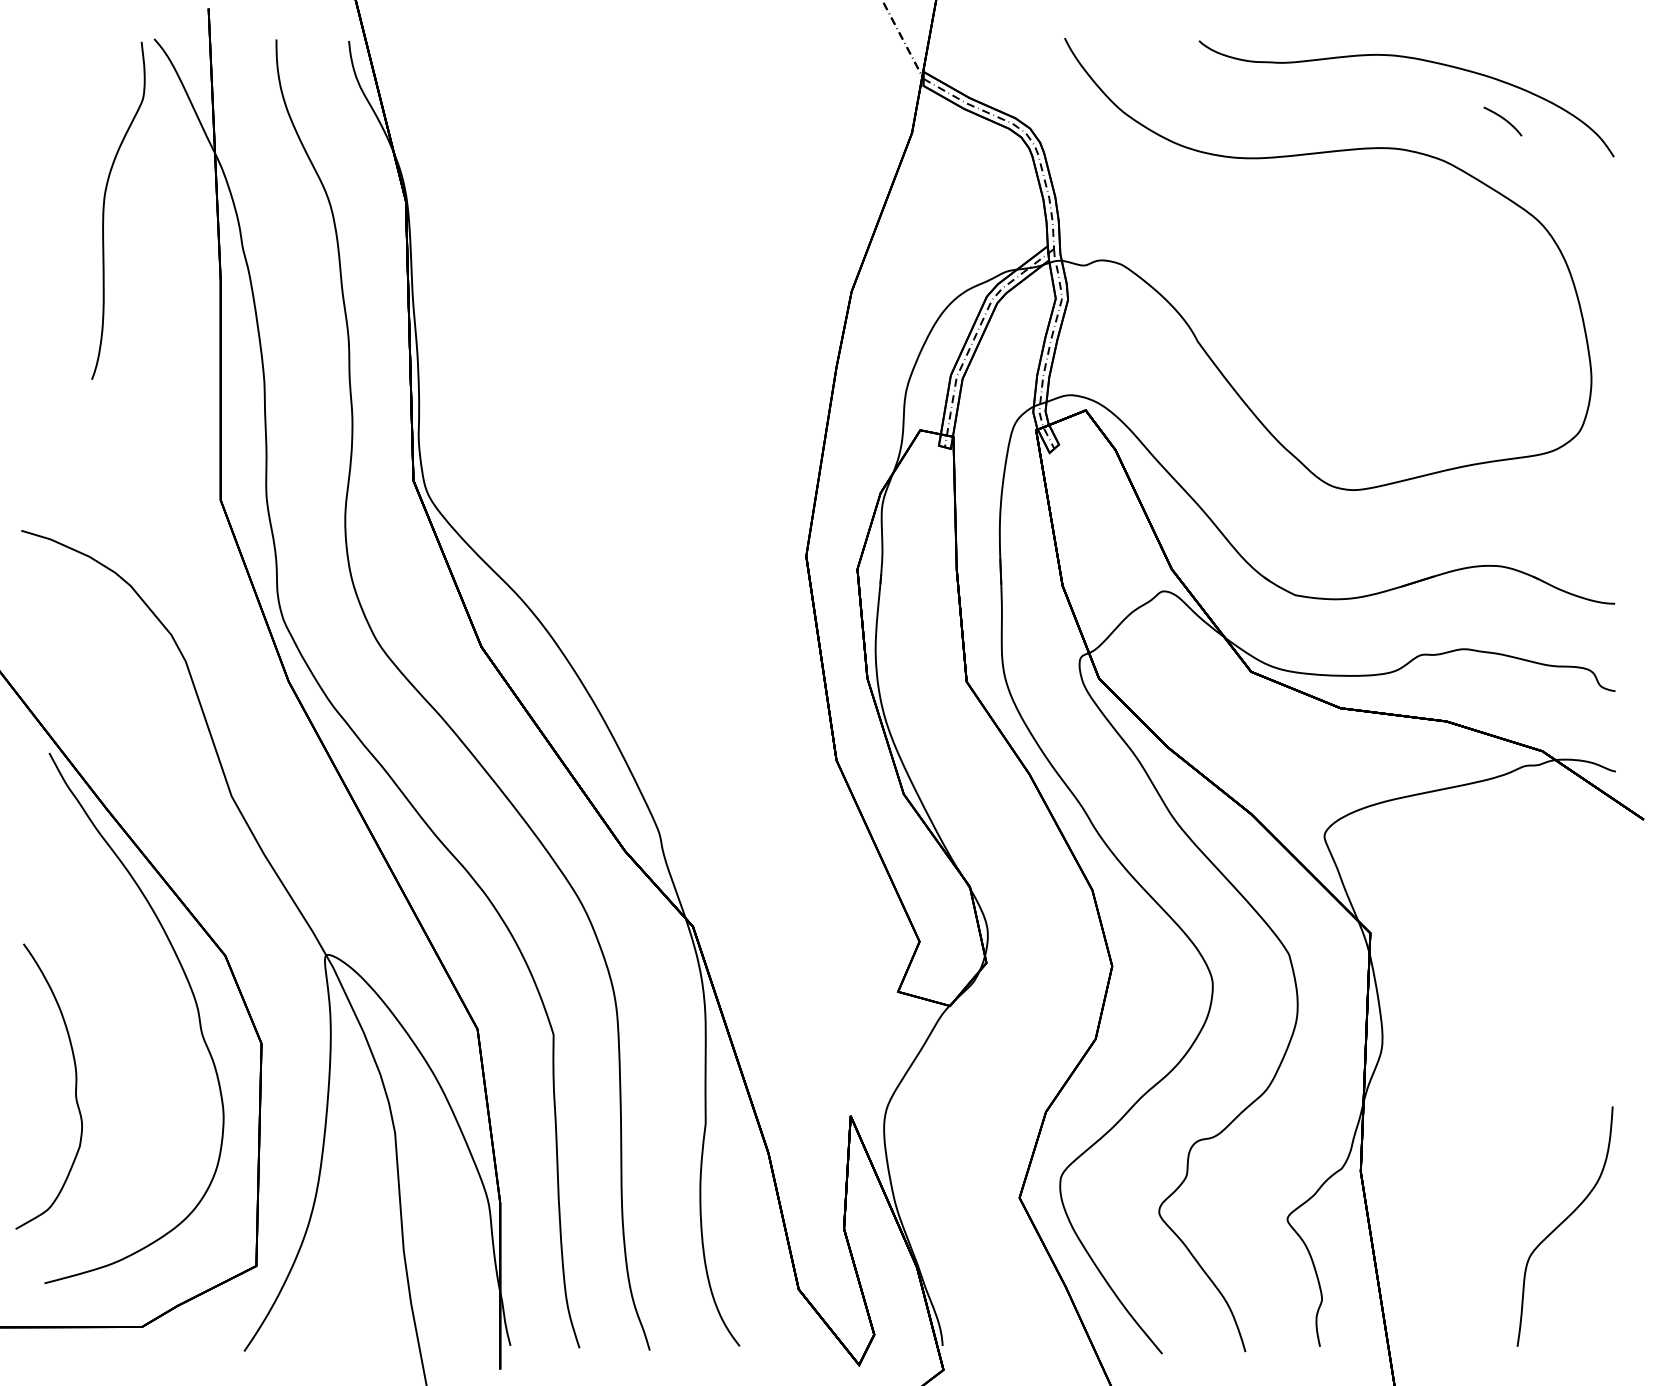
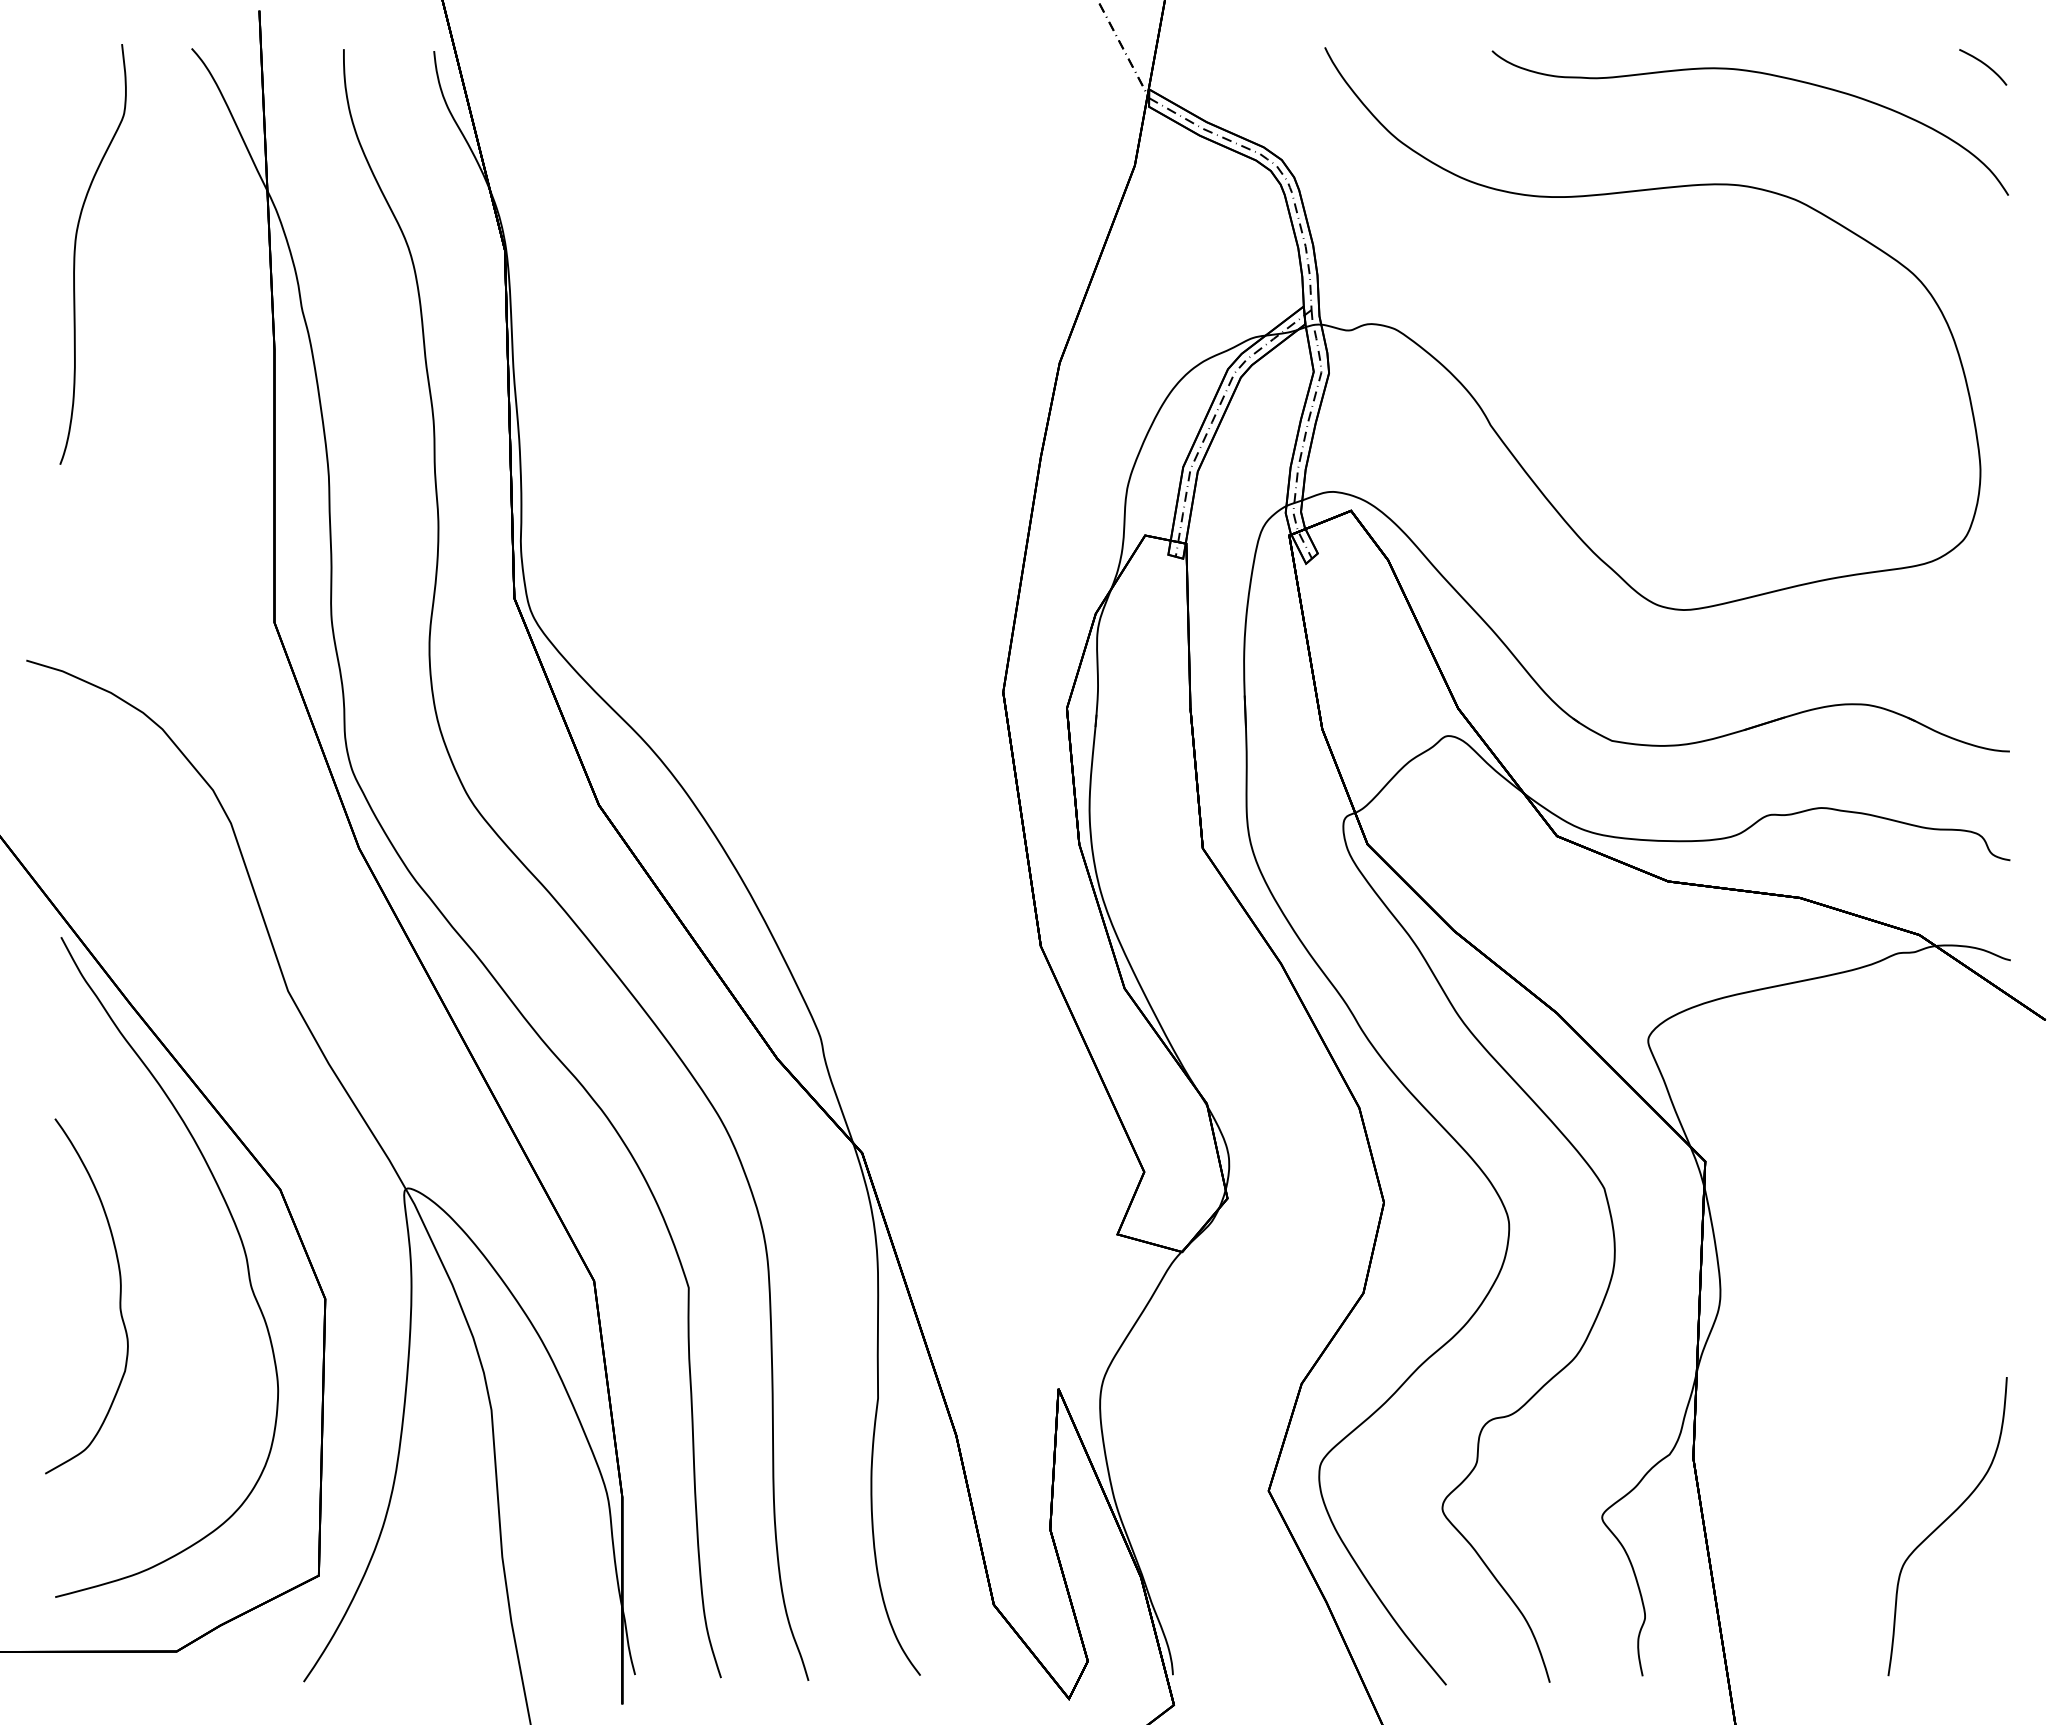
curve: (1504, 120) -> (1985, 65), moved
curve: (104, 210) -> (75, 254), moved
curve: (75, 1086) -> (119, 1296), moved

